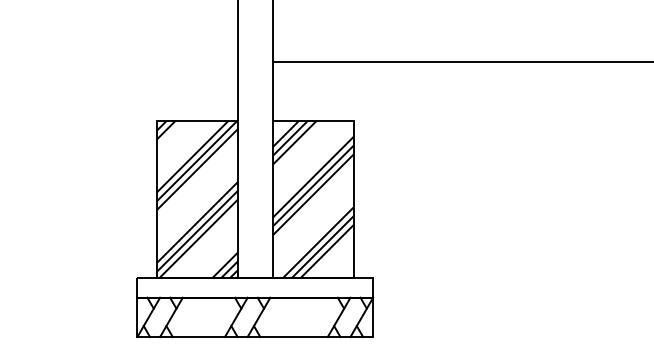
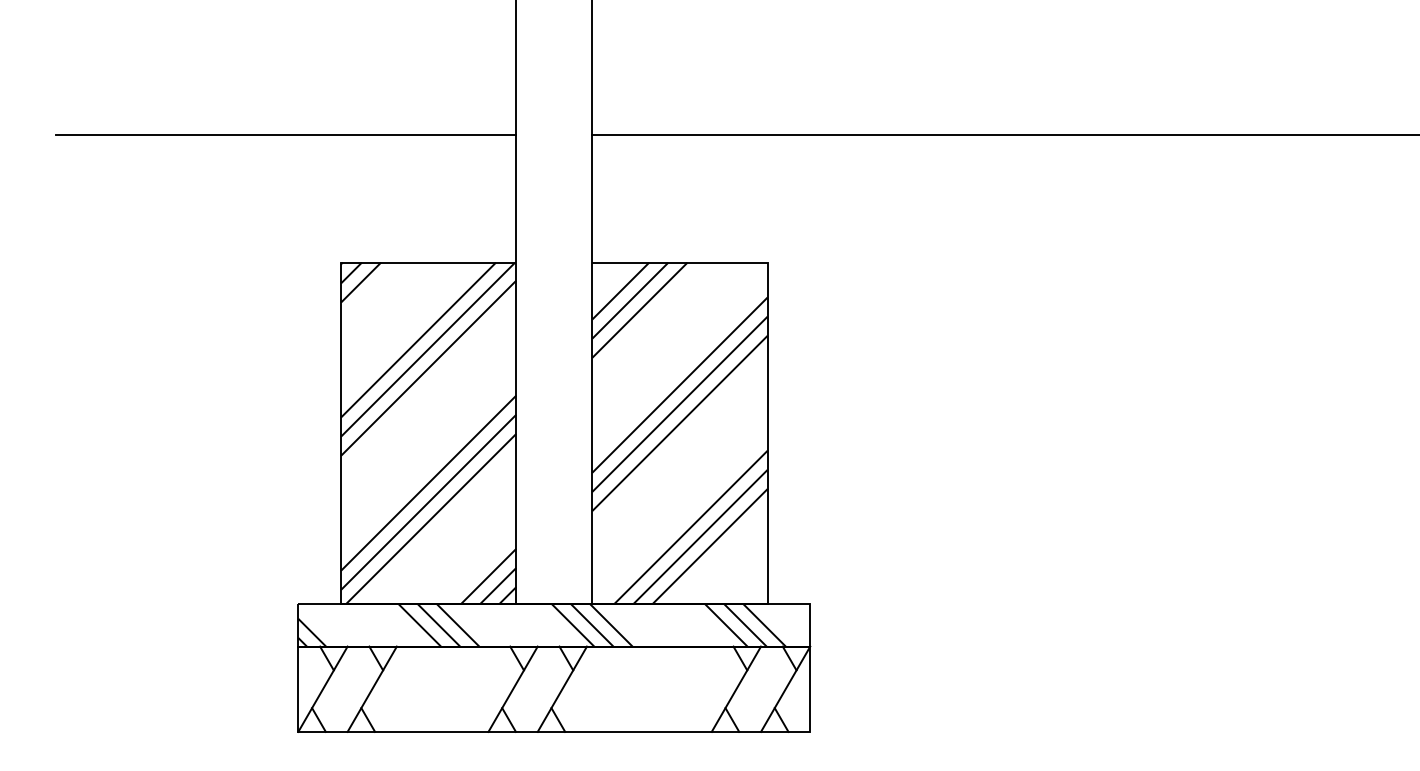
line: (131, 61) -> (285, 133), added
hatch: (249, 287) -> (541, 624), added

